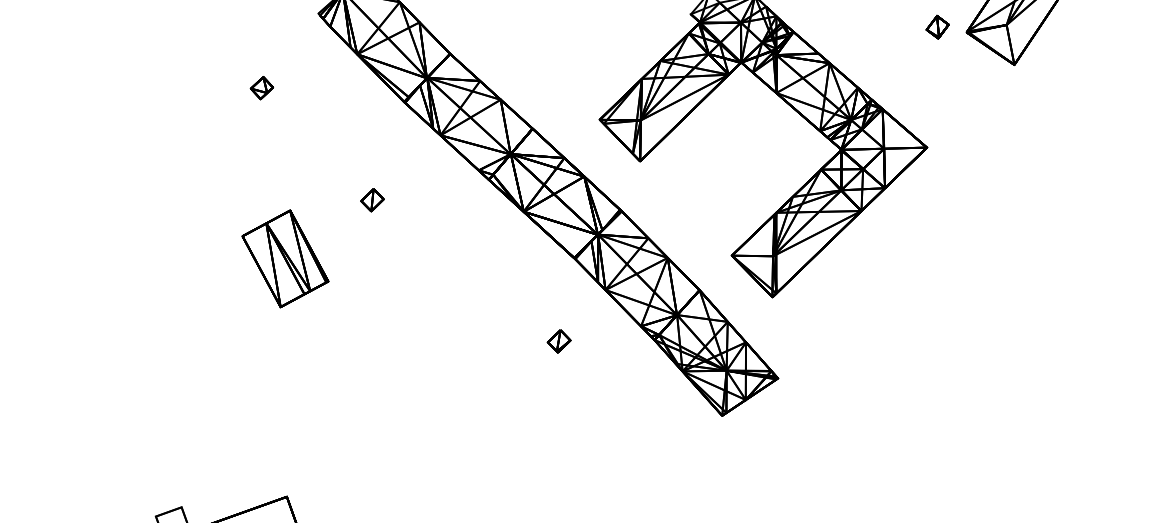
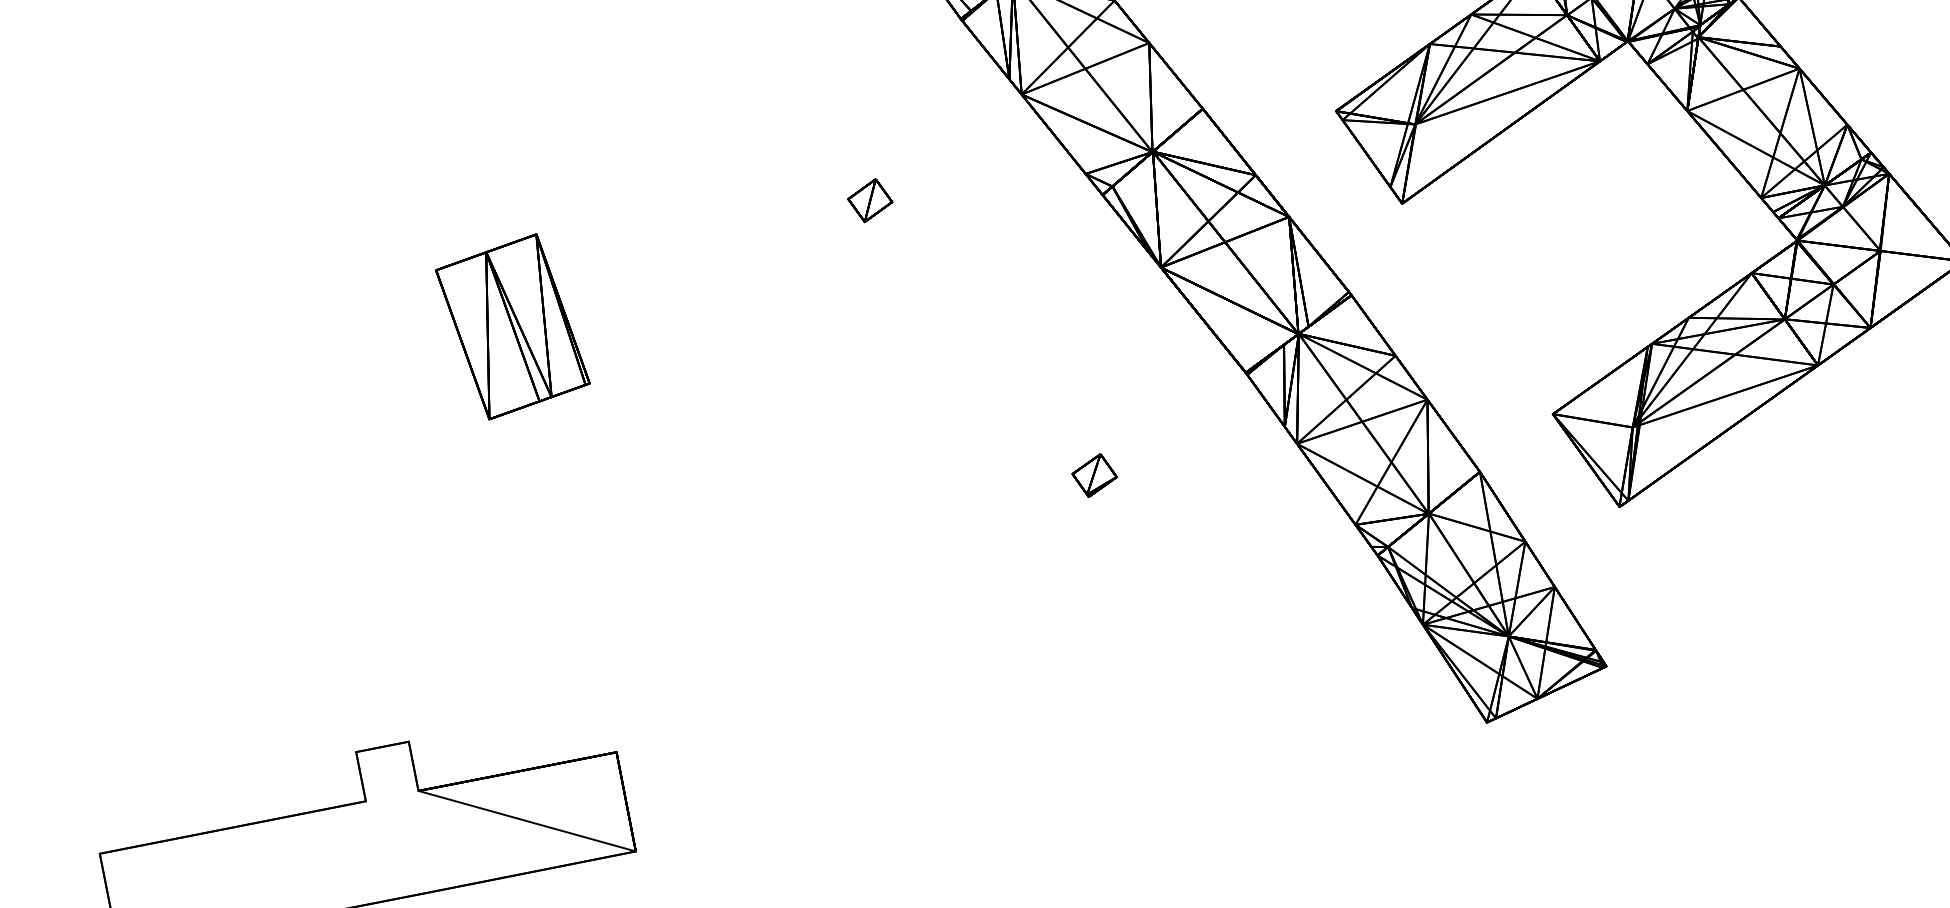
part: (285, 258) -> (513, 326), moved
part: (558, 341) -> (1093, 475), moved

